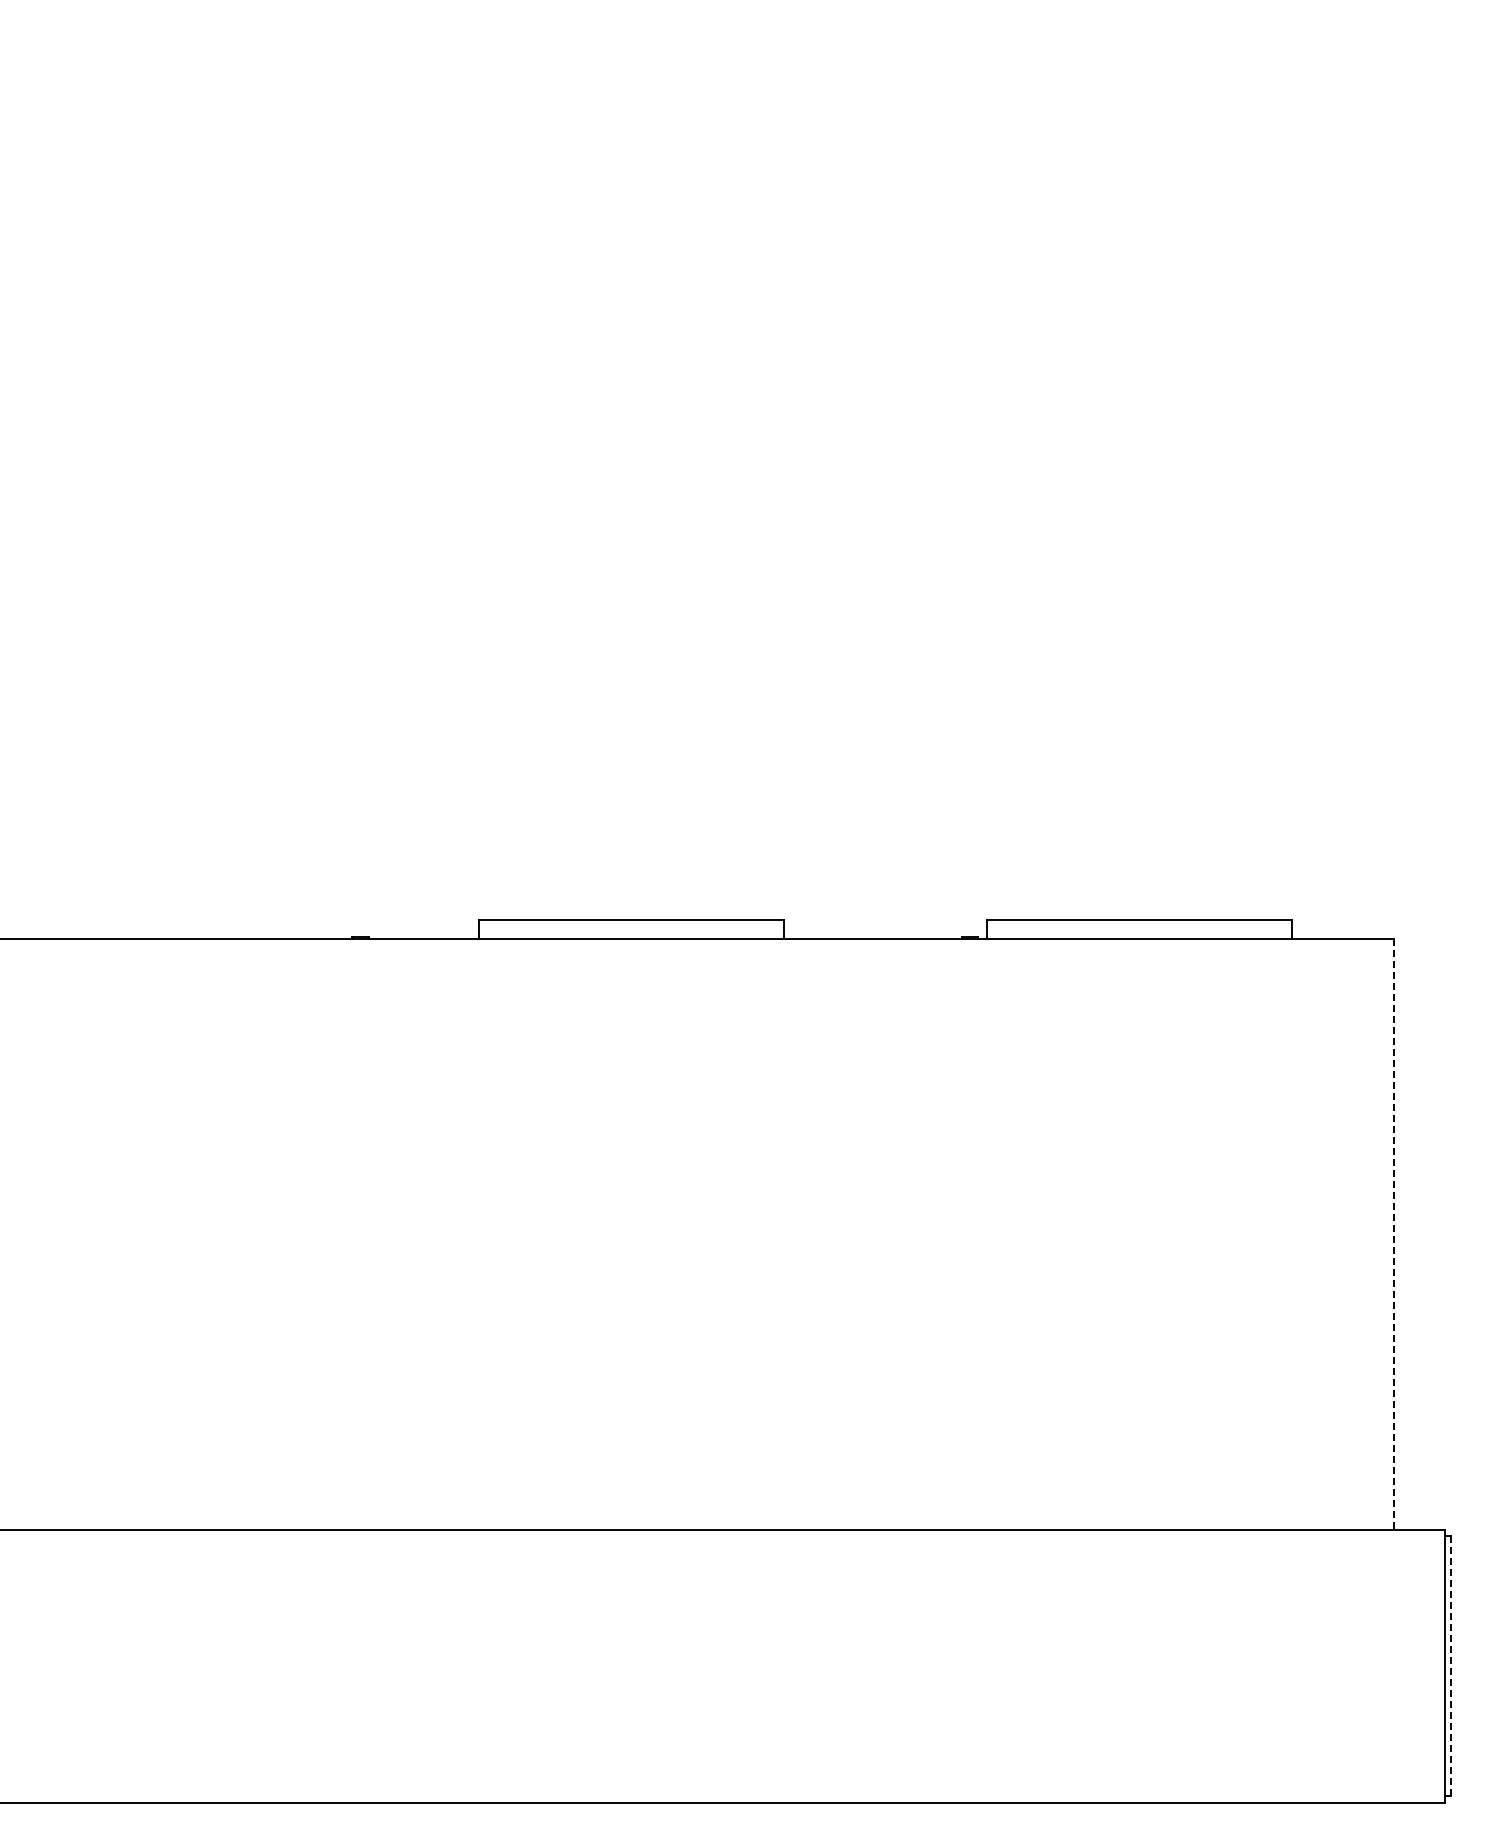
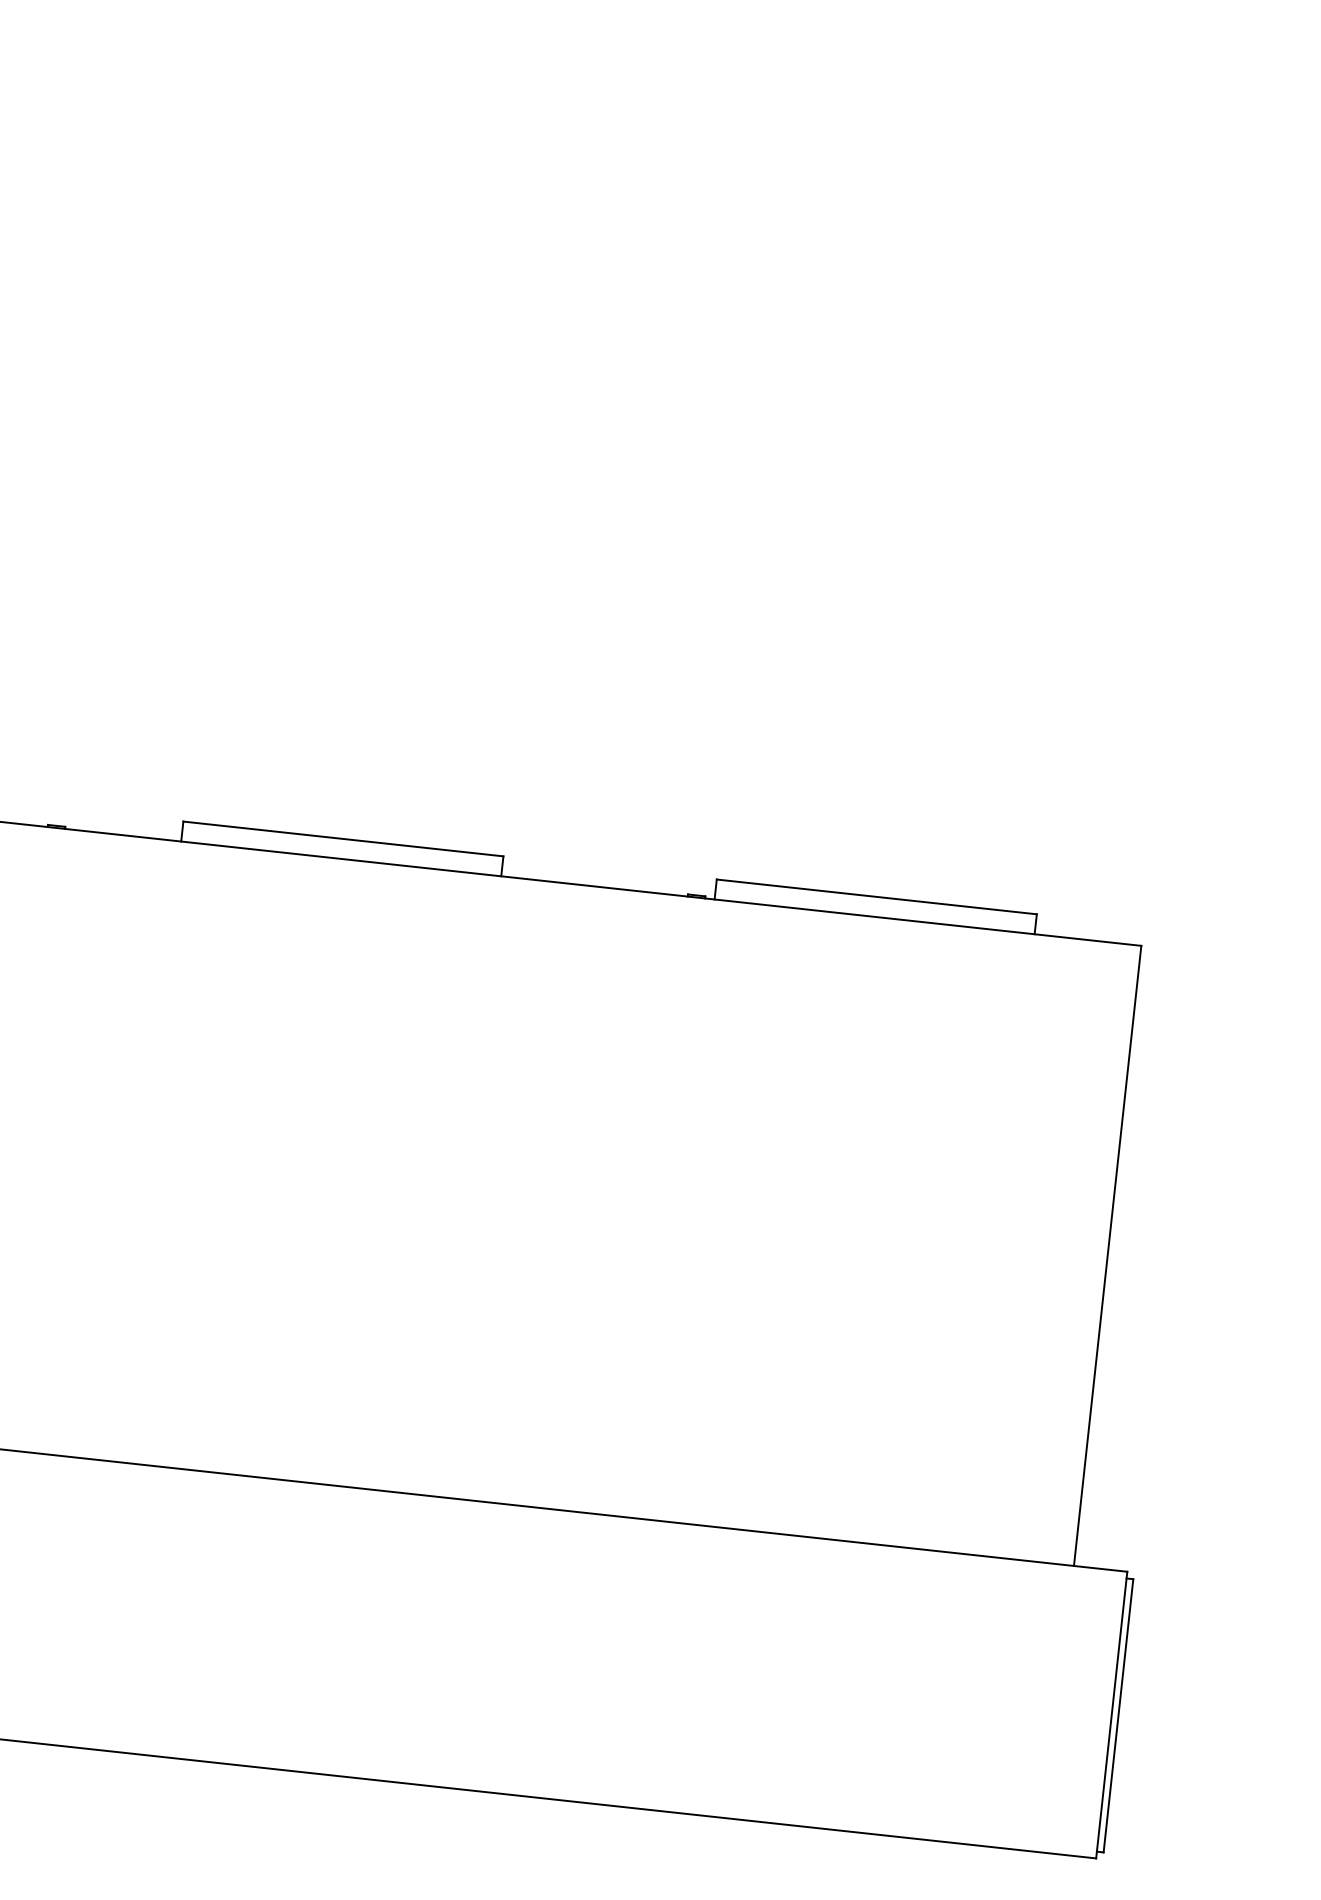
line: (1393, 1234) -> (1107, 1256), dashed -> solid
line: (1450, 1665) -> (1118, 1715), dashed -> solid

